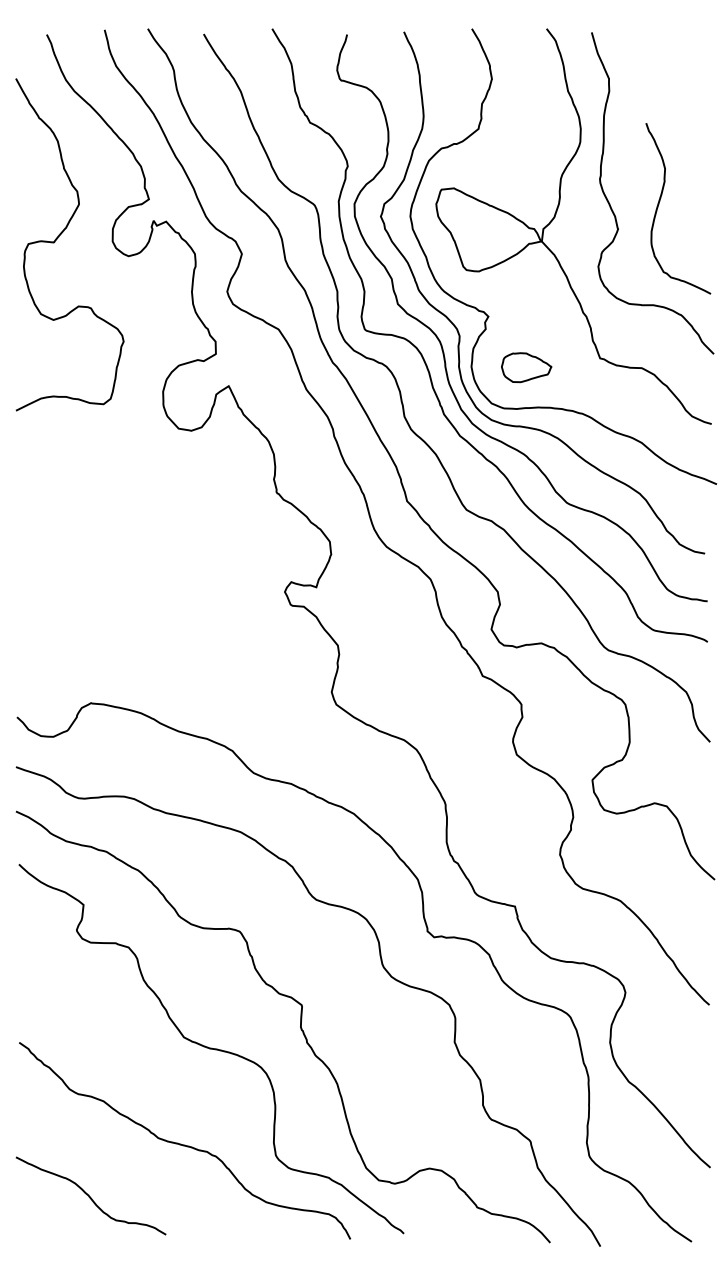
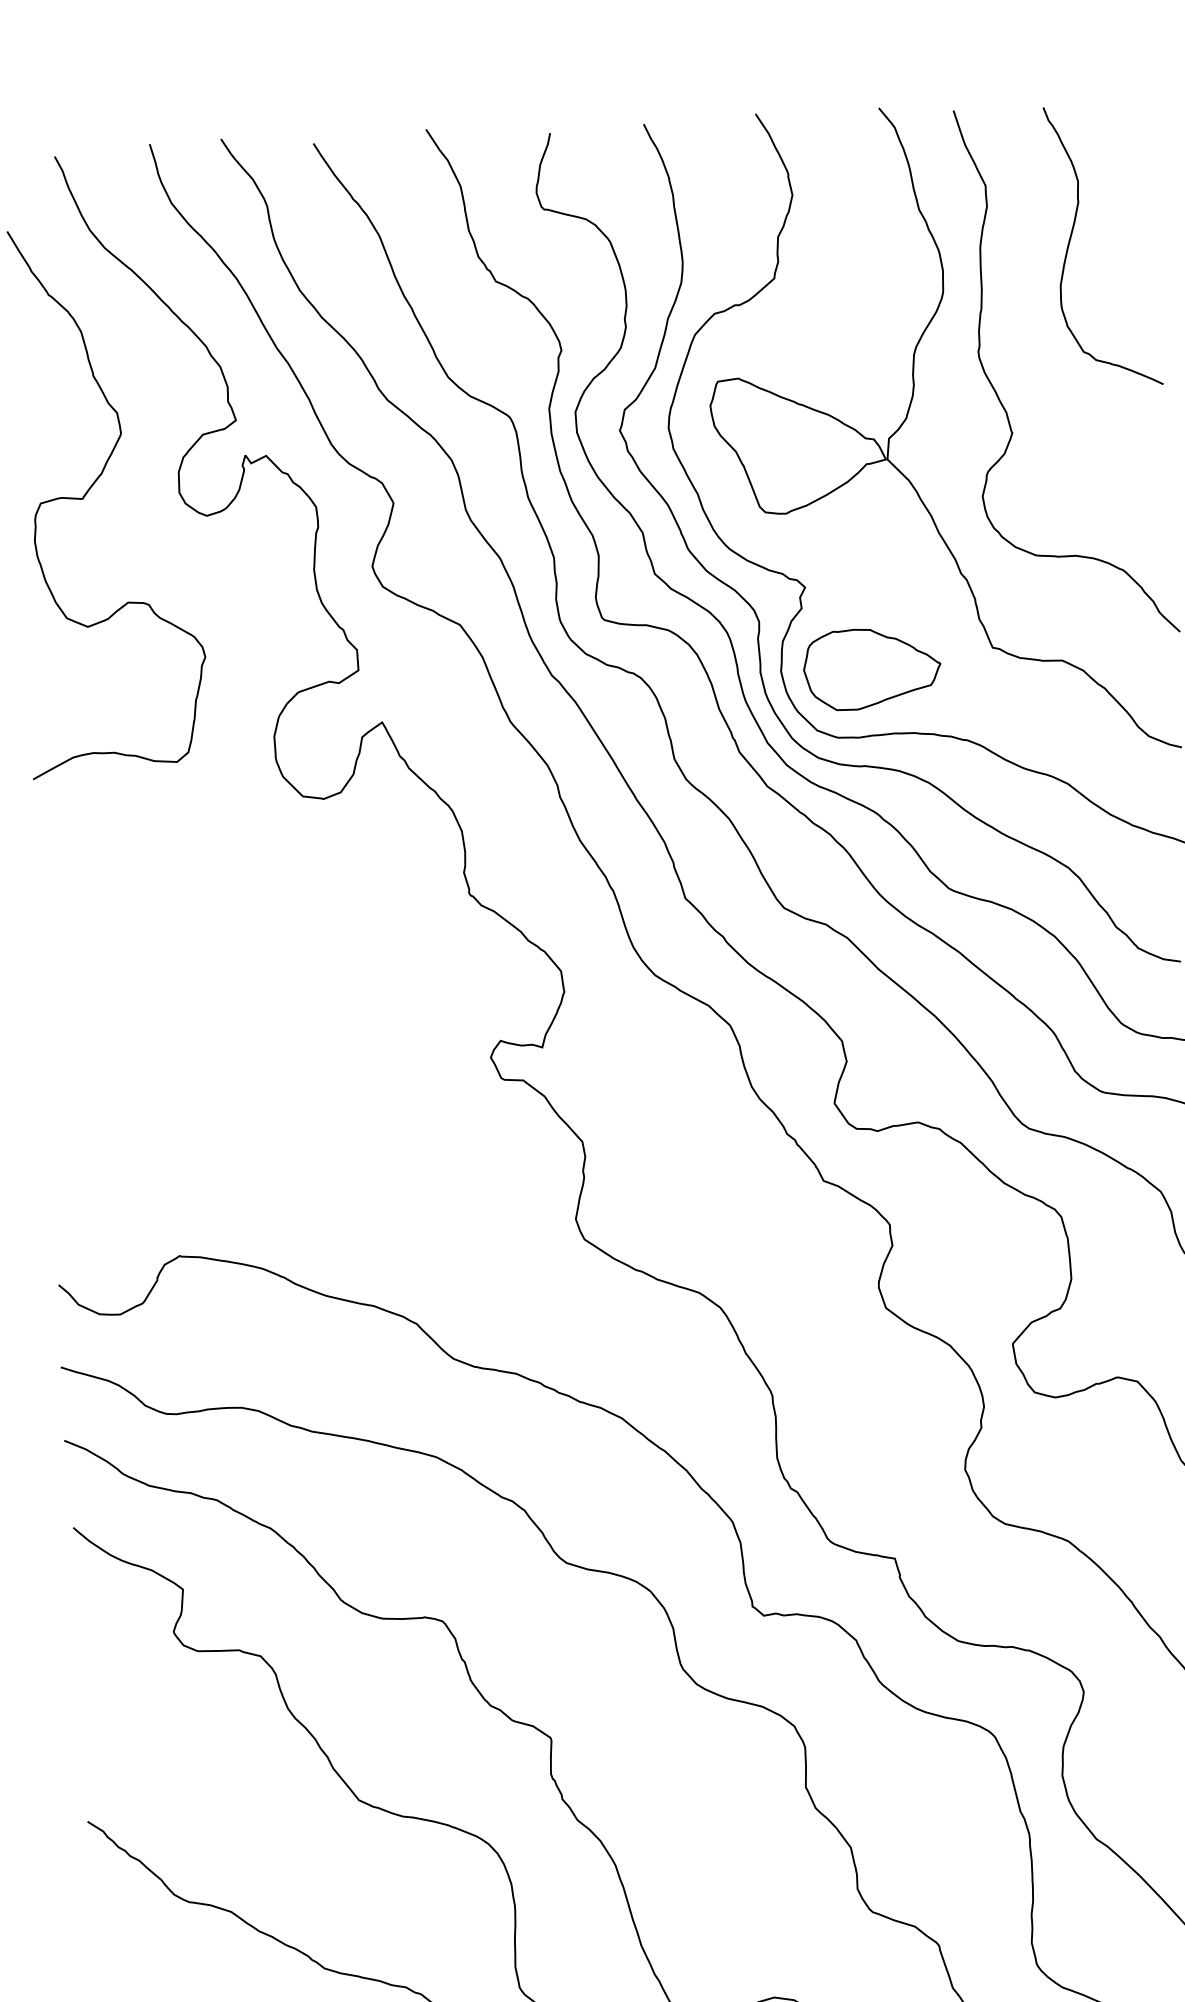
curve: (660, 201) -> (1073, 235), moved
part: (526, 367) -> (871, 668), size x1.67

